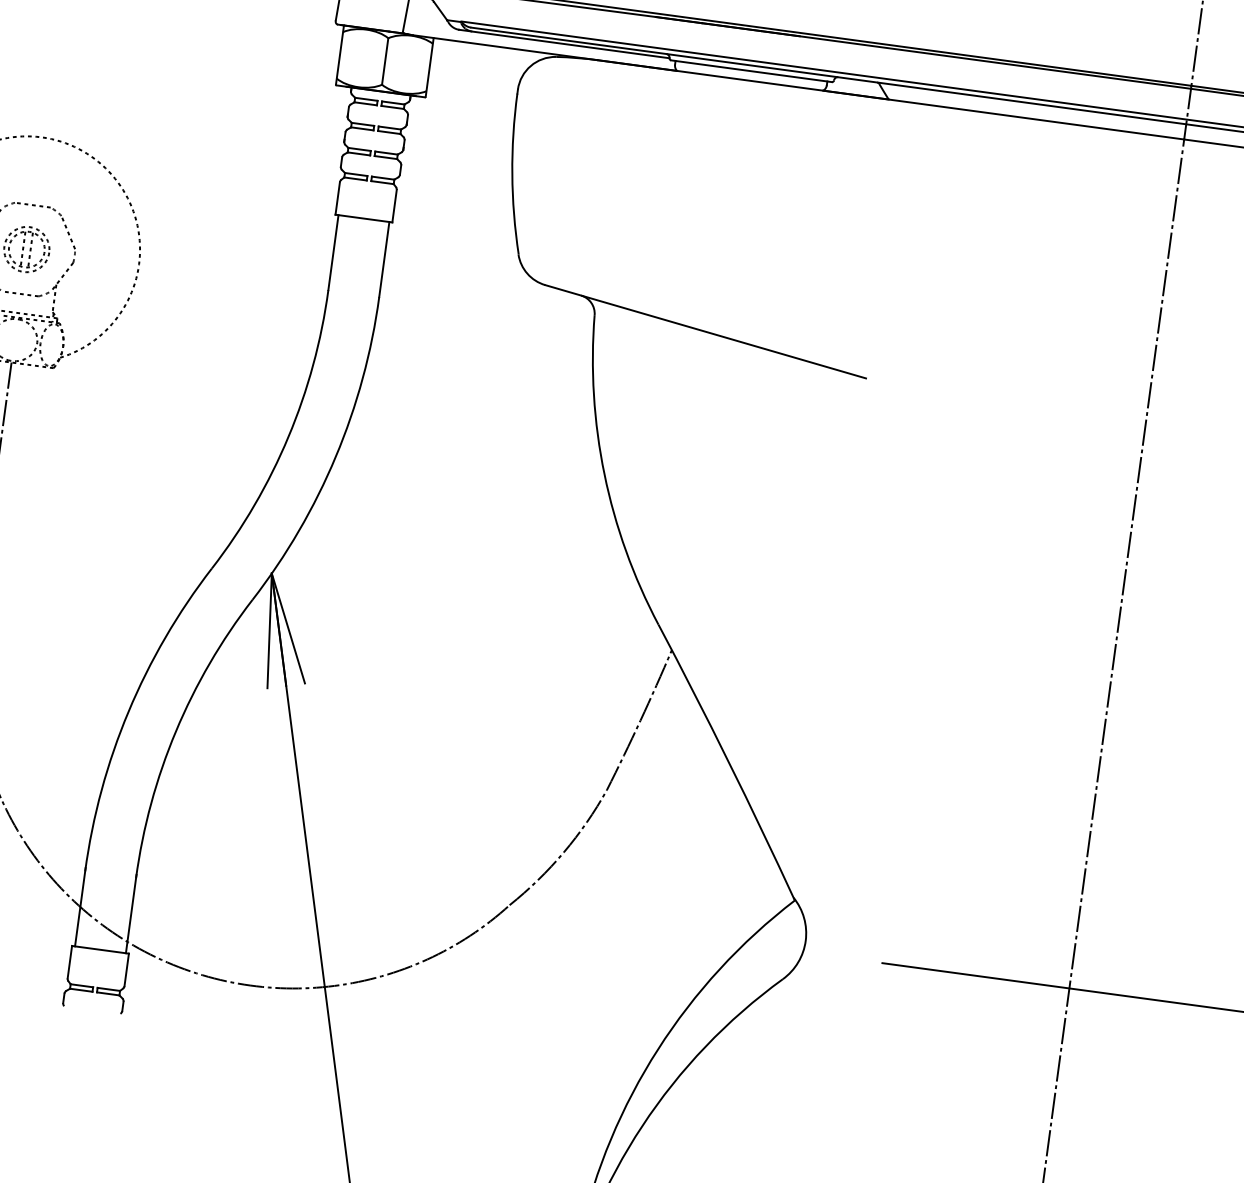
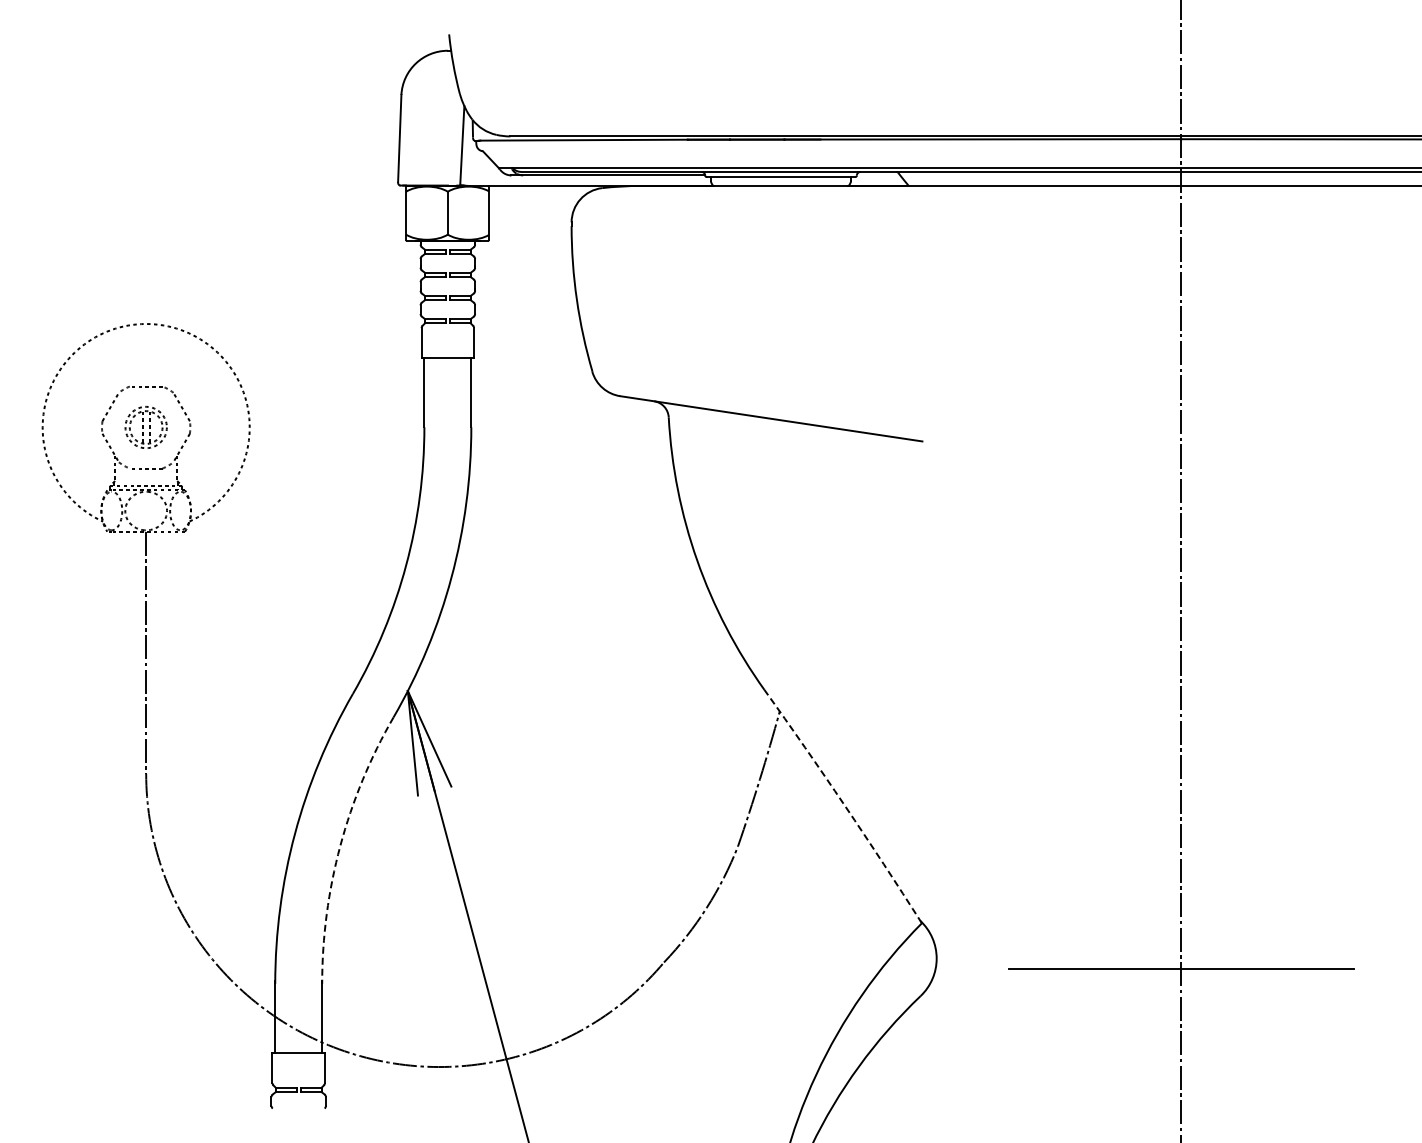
arc: (176, 731) -> (340, 845), solid -> dashed
arc: (728, 761) -> (844, 805), solid -> dashed

